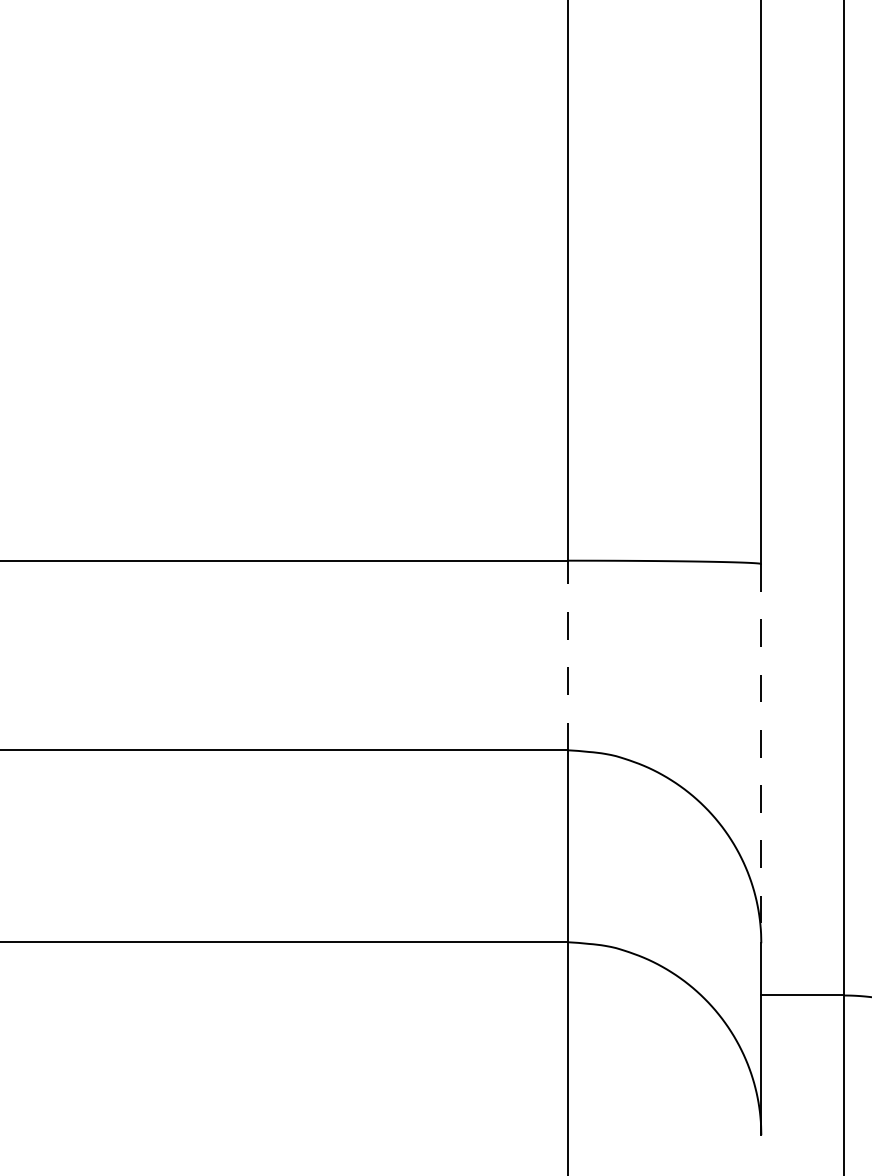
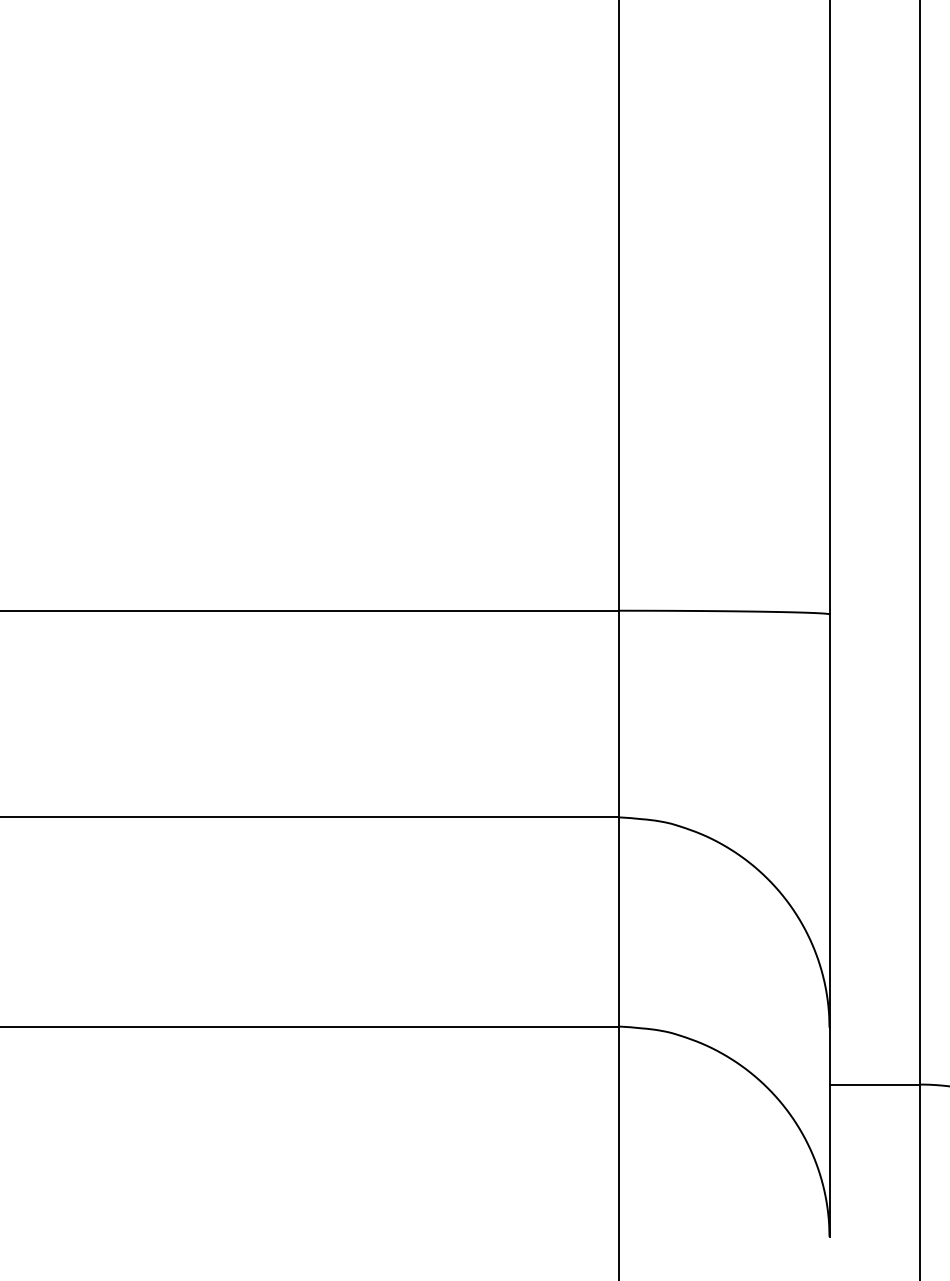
line: (567, 655) -> (618, 714), dashed -> solid
line: (761, 753) -> (829, 820), dashed -> solid

